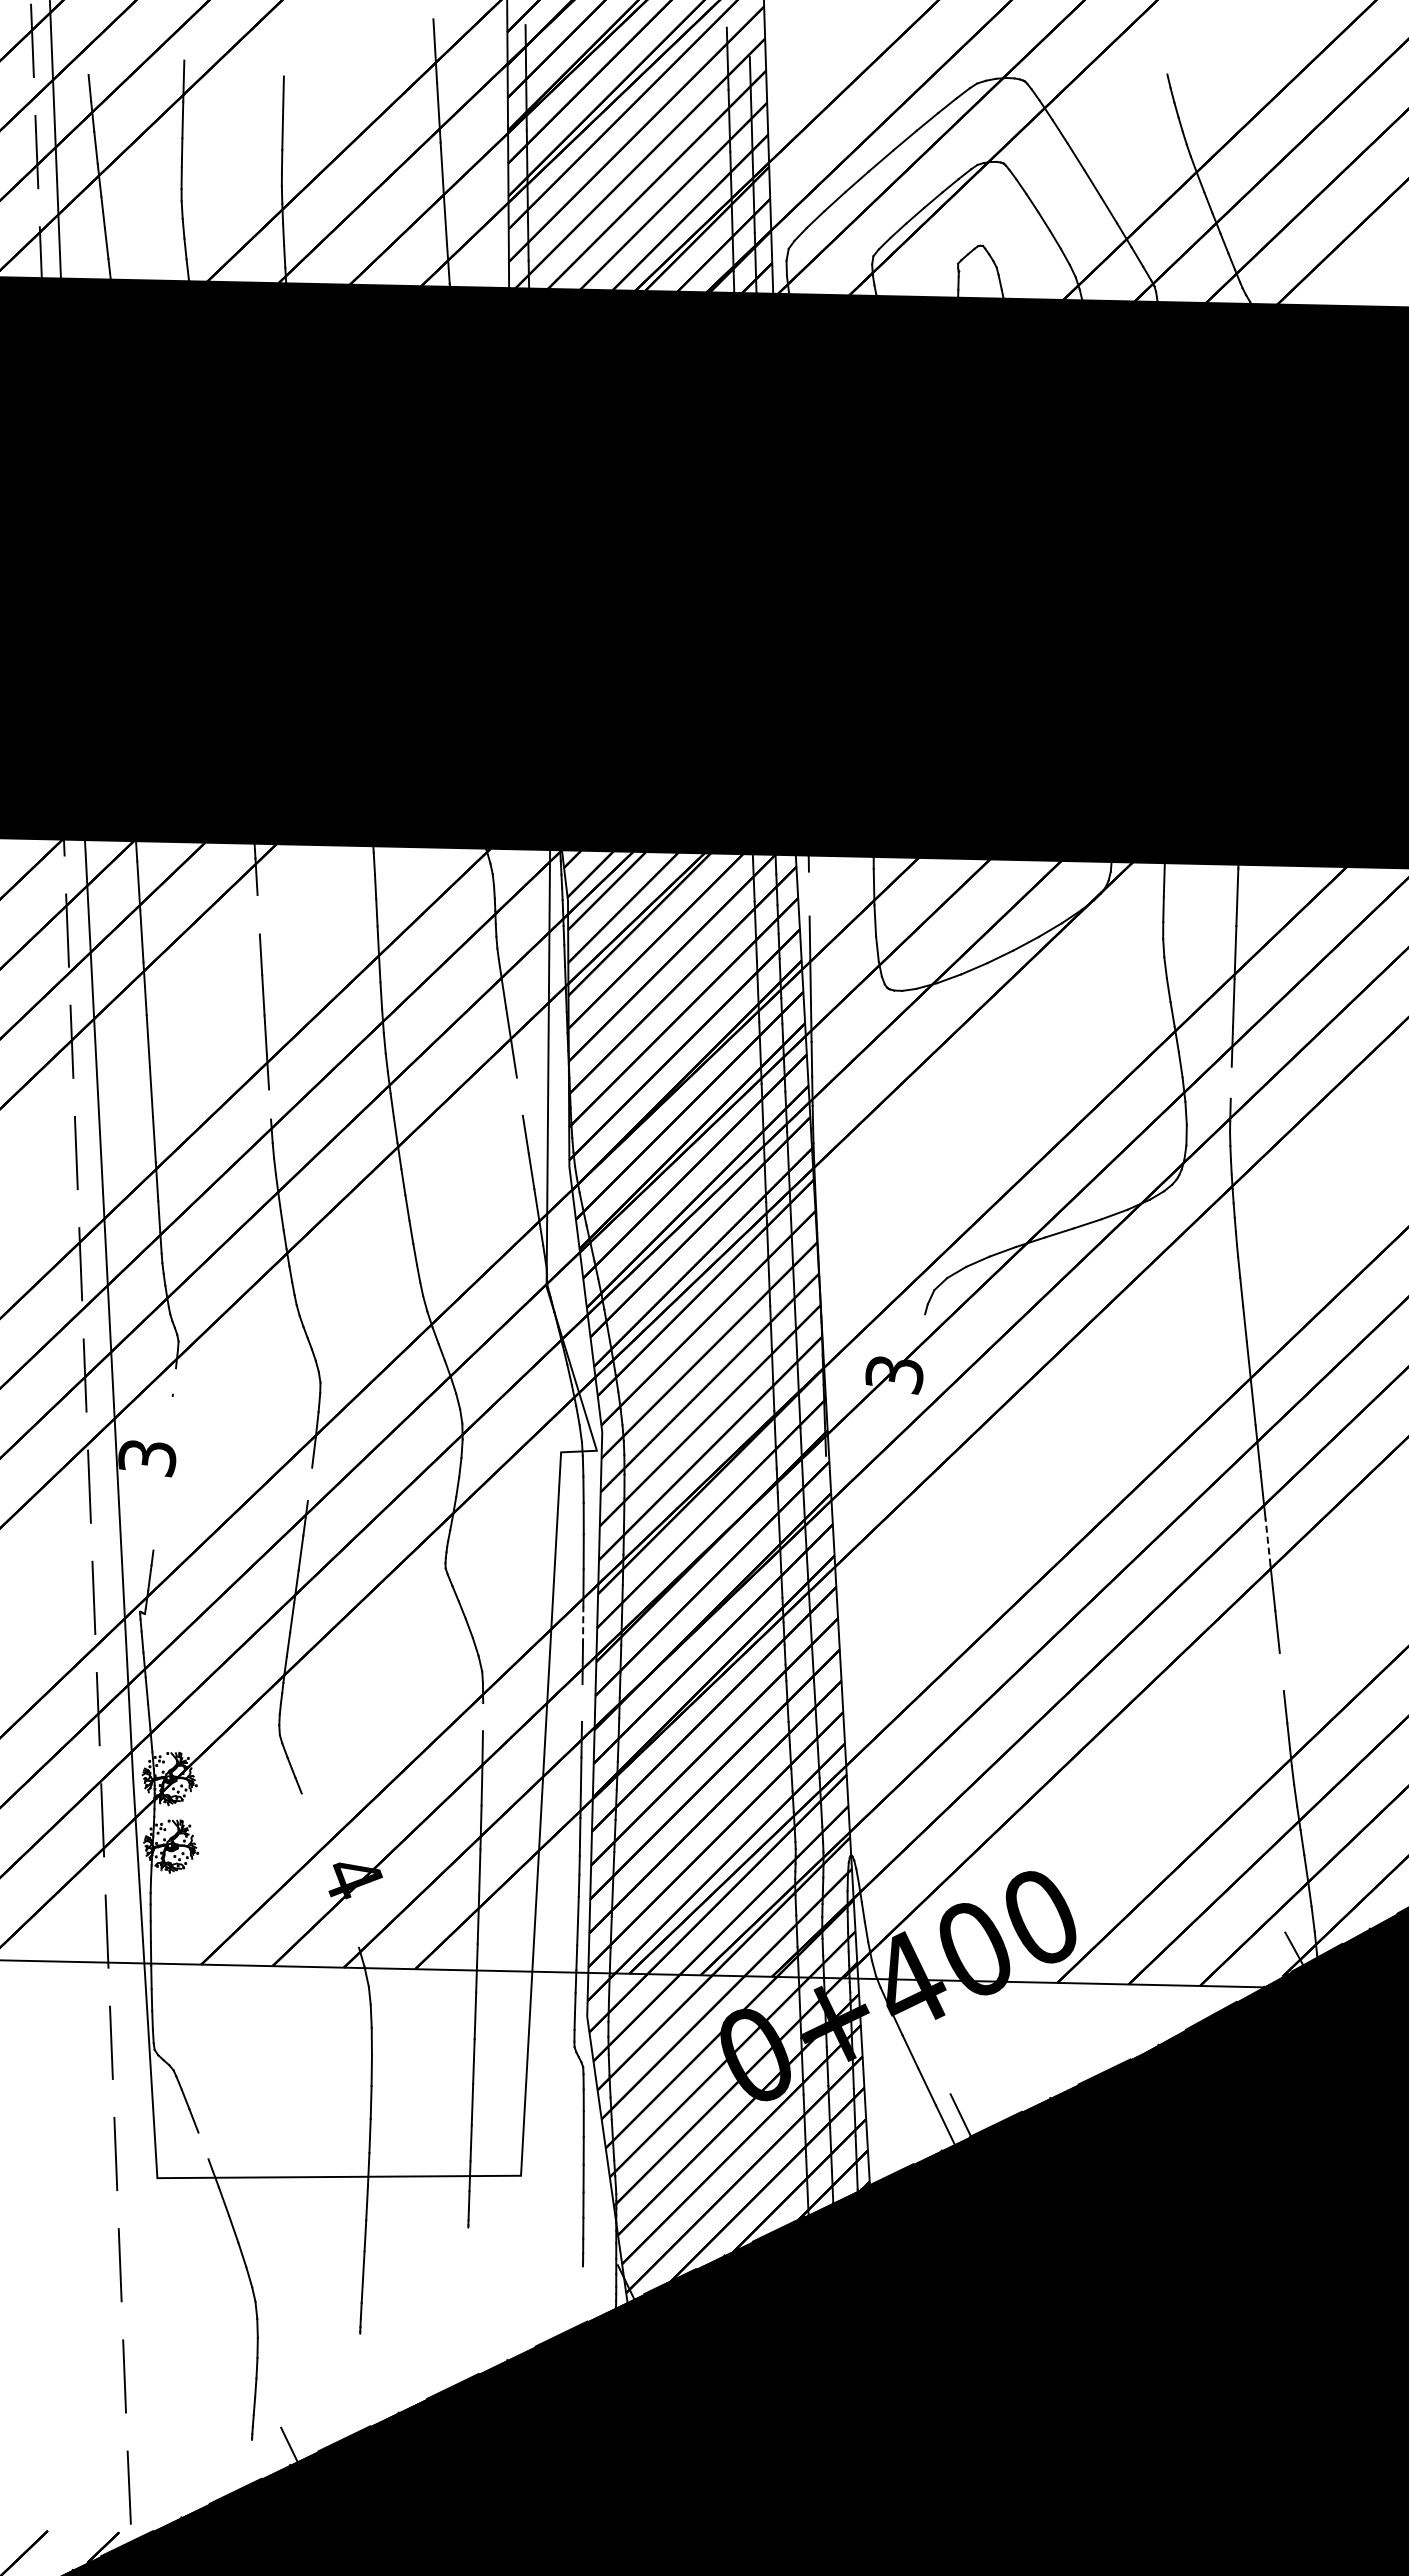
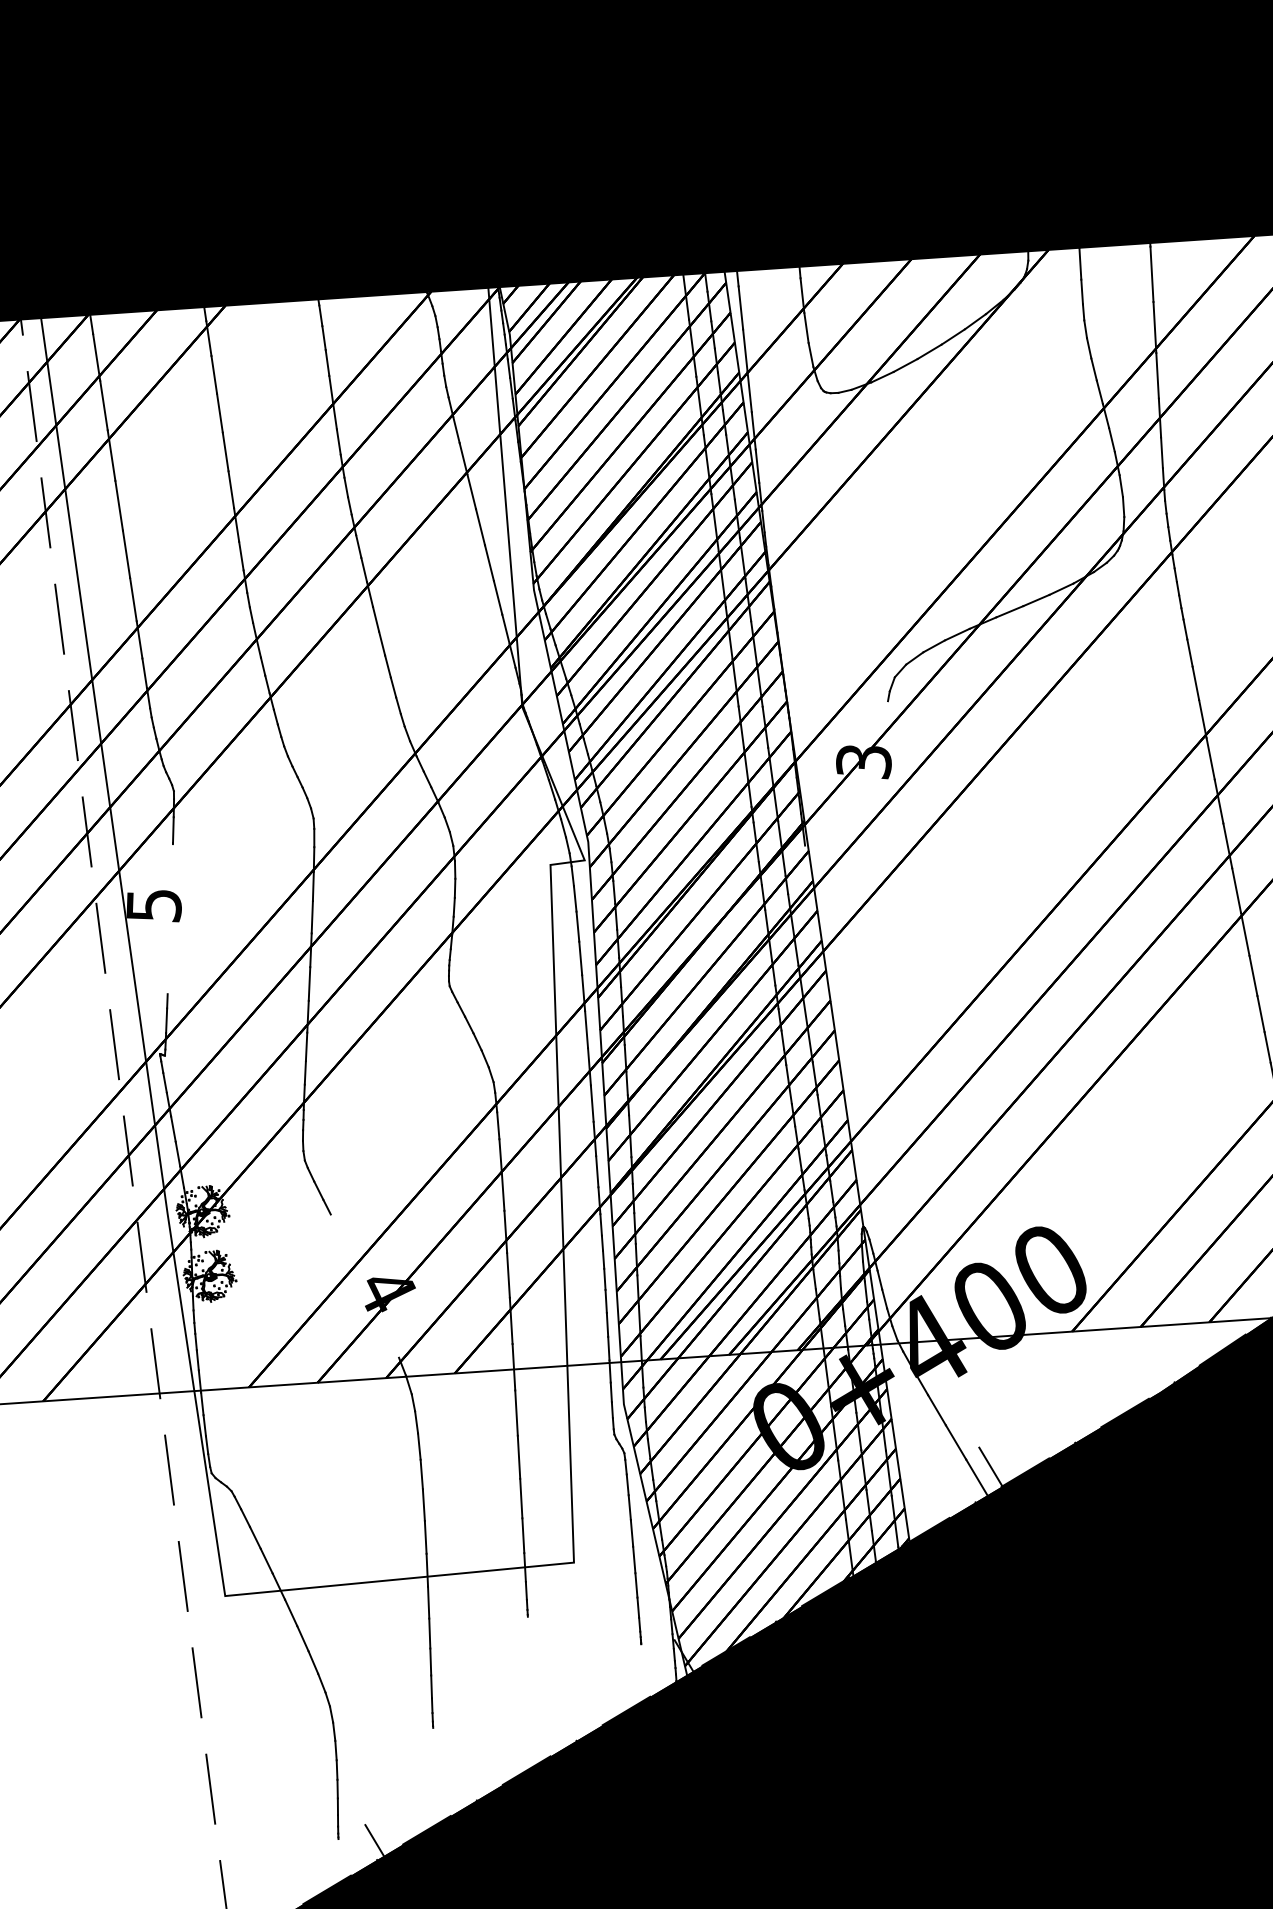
line: (808, 893) -> (740, 307), added
line: (258, 914) -> (214, 374), added
line: (1230, 1082) -> (1161, 452), added
line: (519, 1096) -> (480, 527), added
line: (270, 1104) -> (241, 556), added
line: (174, 1381) -> (173, 830), added
text: (147, 1458) -> (154, 906), 3 -> 5
line: (309, 1484) -> (311, 917), added
line: (1268, 1542) -> (1237, 890), dashed -> solid
line: (583, 1625) -> (586, 1029), dashed -> solid
line: (1281, 1672) -> (1260, 1014), added
line: (581, 1702) -> (591, 1103), added
line: (482, 1717) -> (497, 1126), added
line: (203, 2145) -> (266, 1560), added

